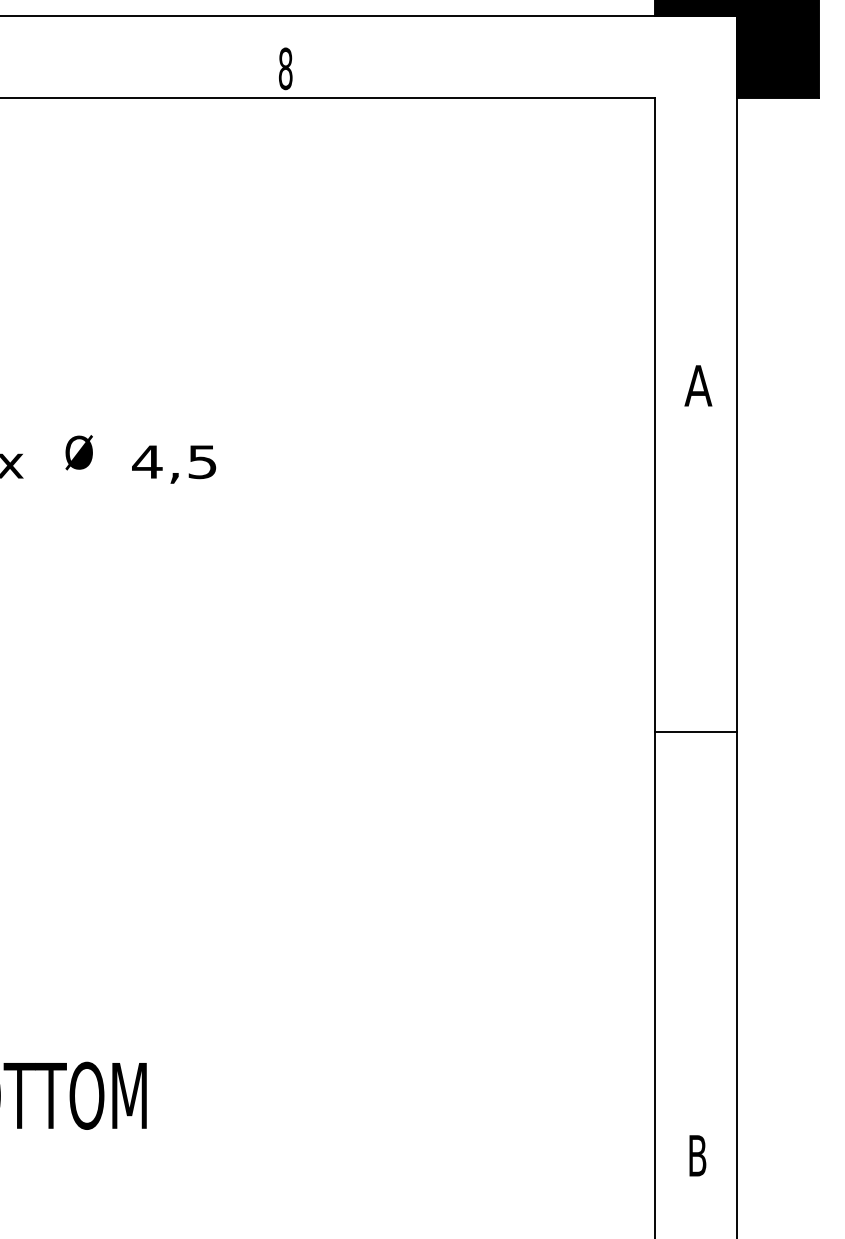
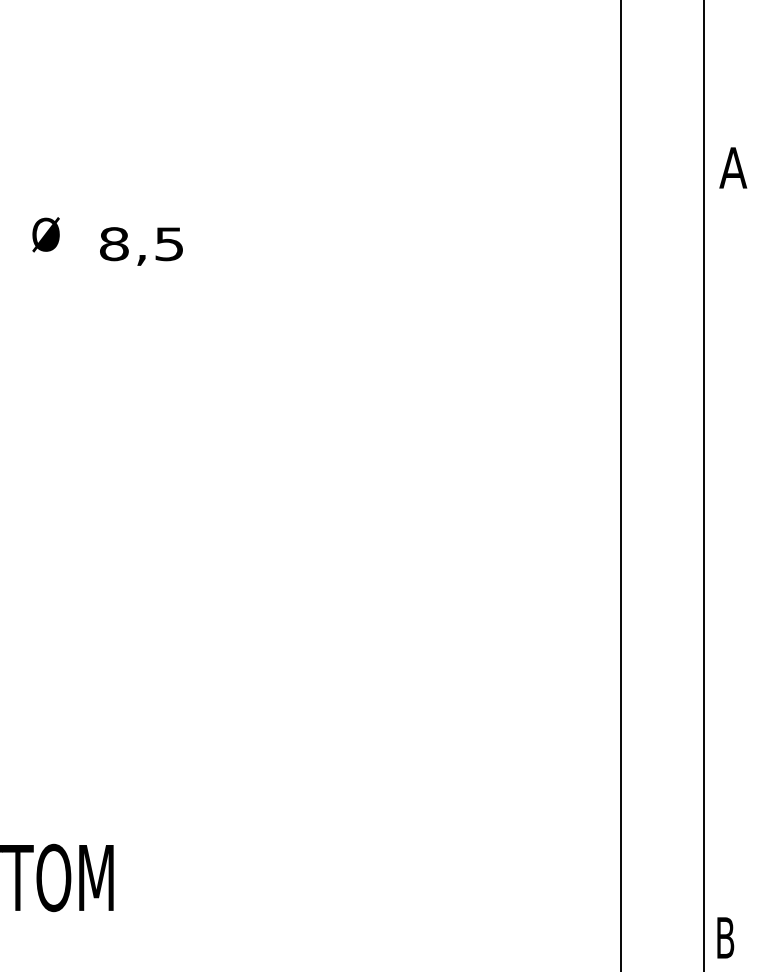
text: (698, 385) -> (733, 167), moved
text: (147, 462) -> (114, 244), 4,5 -> 8,5
line: (695, 732) -> (662, 514), removed
text: (697, 1155) -> (725, 937), moved

